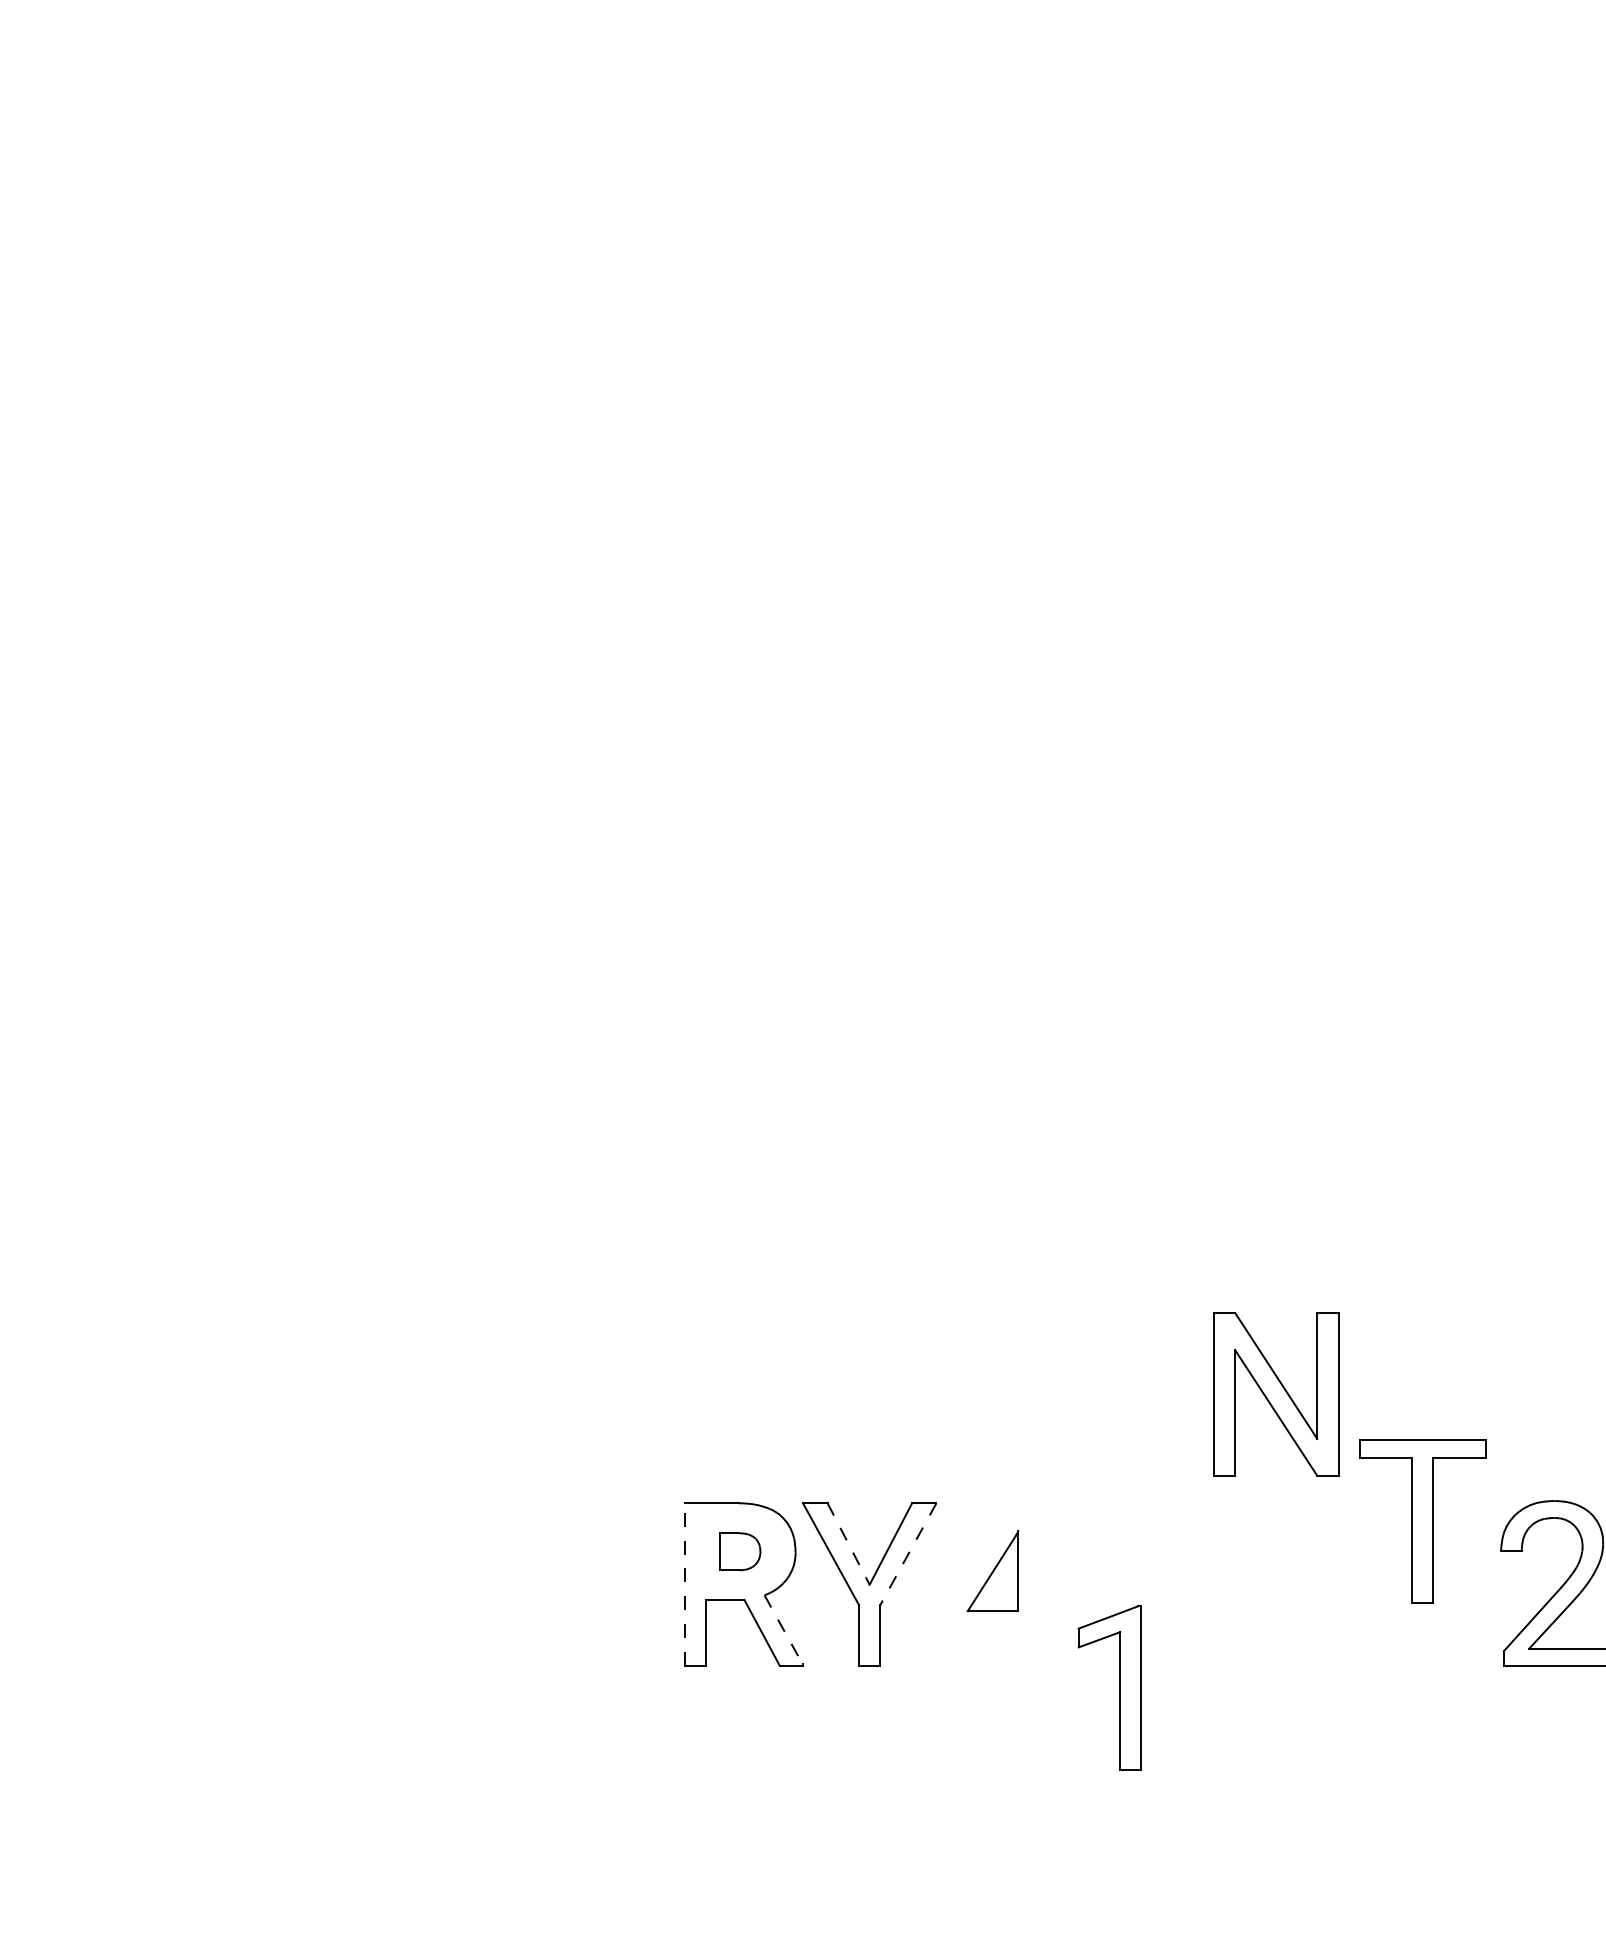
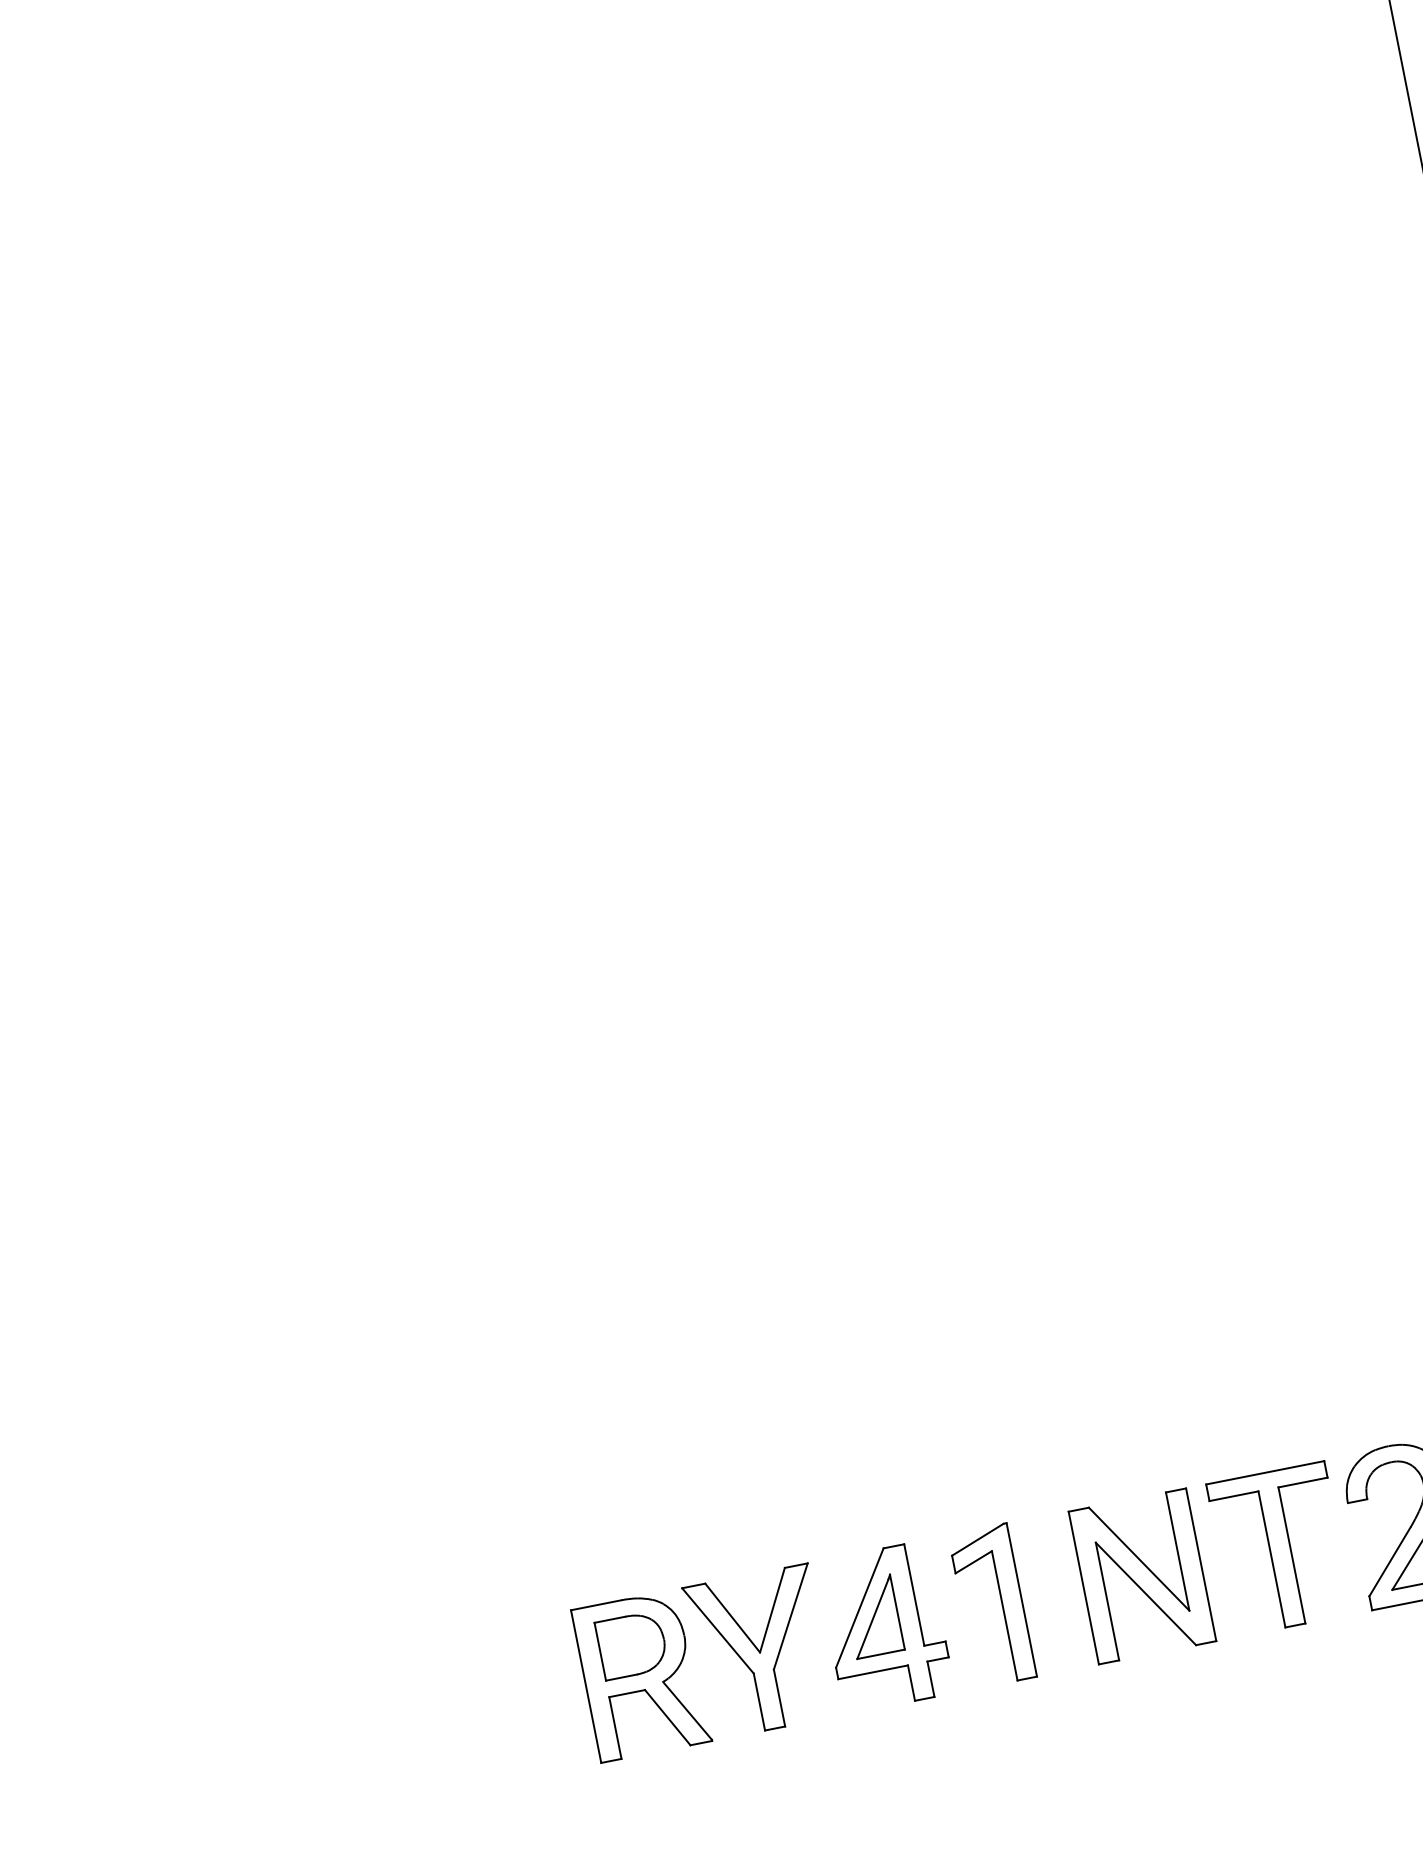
part: (1276, 1394) -> (1142, 1576), moved
part: (1422, 1521) -> (1280, 1549), moved
line: (848, 1544) -> (732, 1618), dashed -> solid
part: (739, 1551) -> (631, 1645), size x1.67
line: (908, 1554) -> (790, 1616), dashed -> solid
line: (684, 1583) -> (585, 1685), dashed -> solid
part: (1002, 1584) -> (884, 1627), added
line: (783, 1630) -> (687, 1711), dashed -> solid
part: (1119, 1687) -> (1001, 1603), moved

